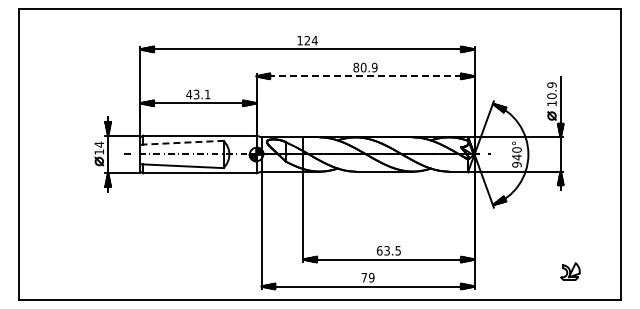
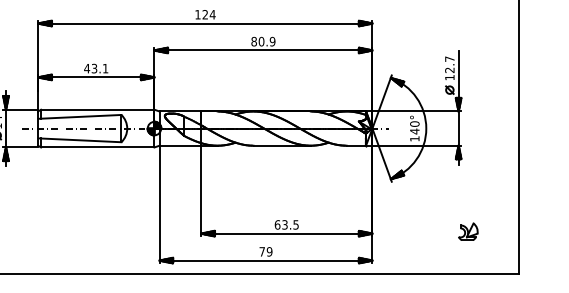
line: (365, 76) -> (263, 50), dashed -> solid
text: (551, 90) -> (449, 64), 10.9 -> 12.7
line: (181, 142) -> (79, 116), dashed -> solid
text: (516, 164) -> (414, 138), 940° -> 140°
part: (570, 271) -> (468, 231), moved

